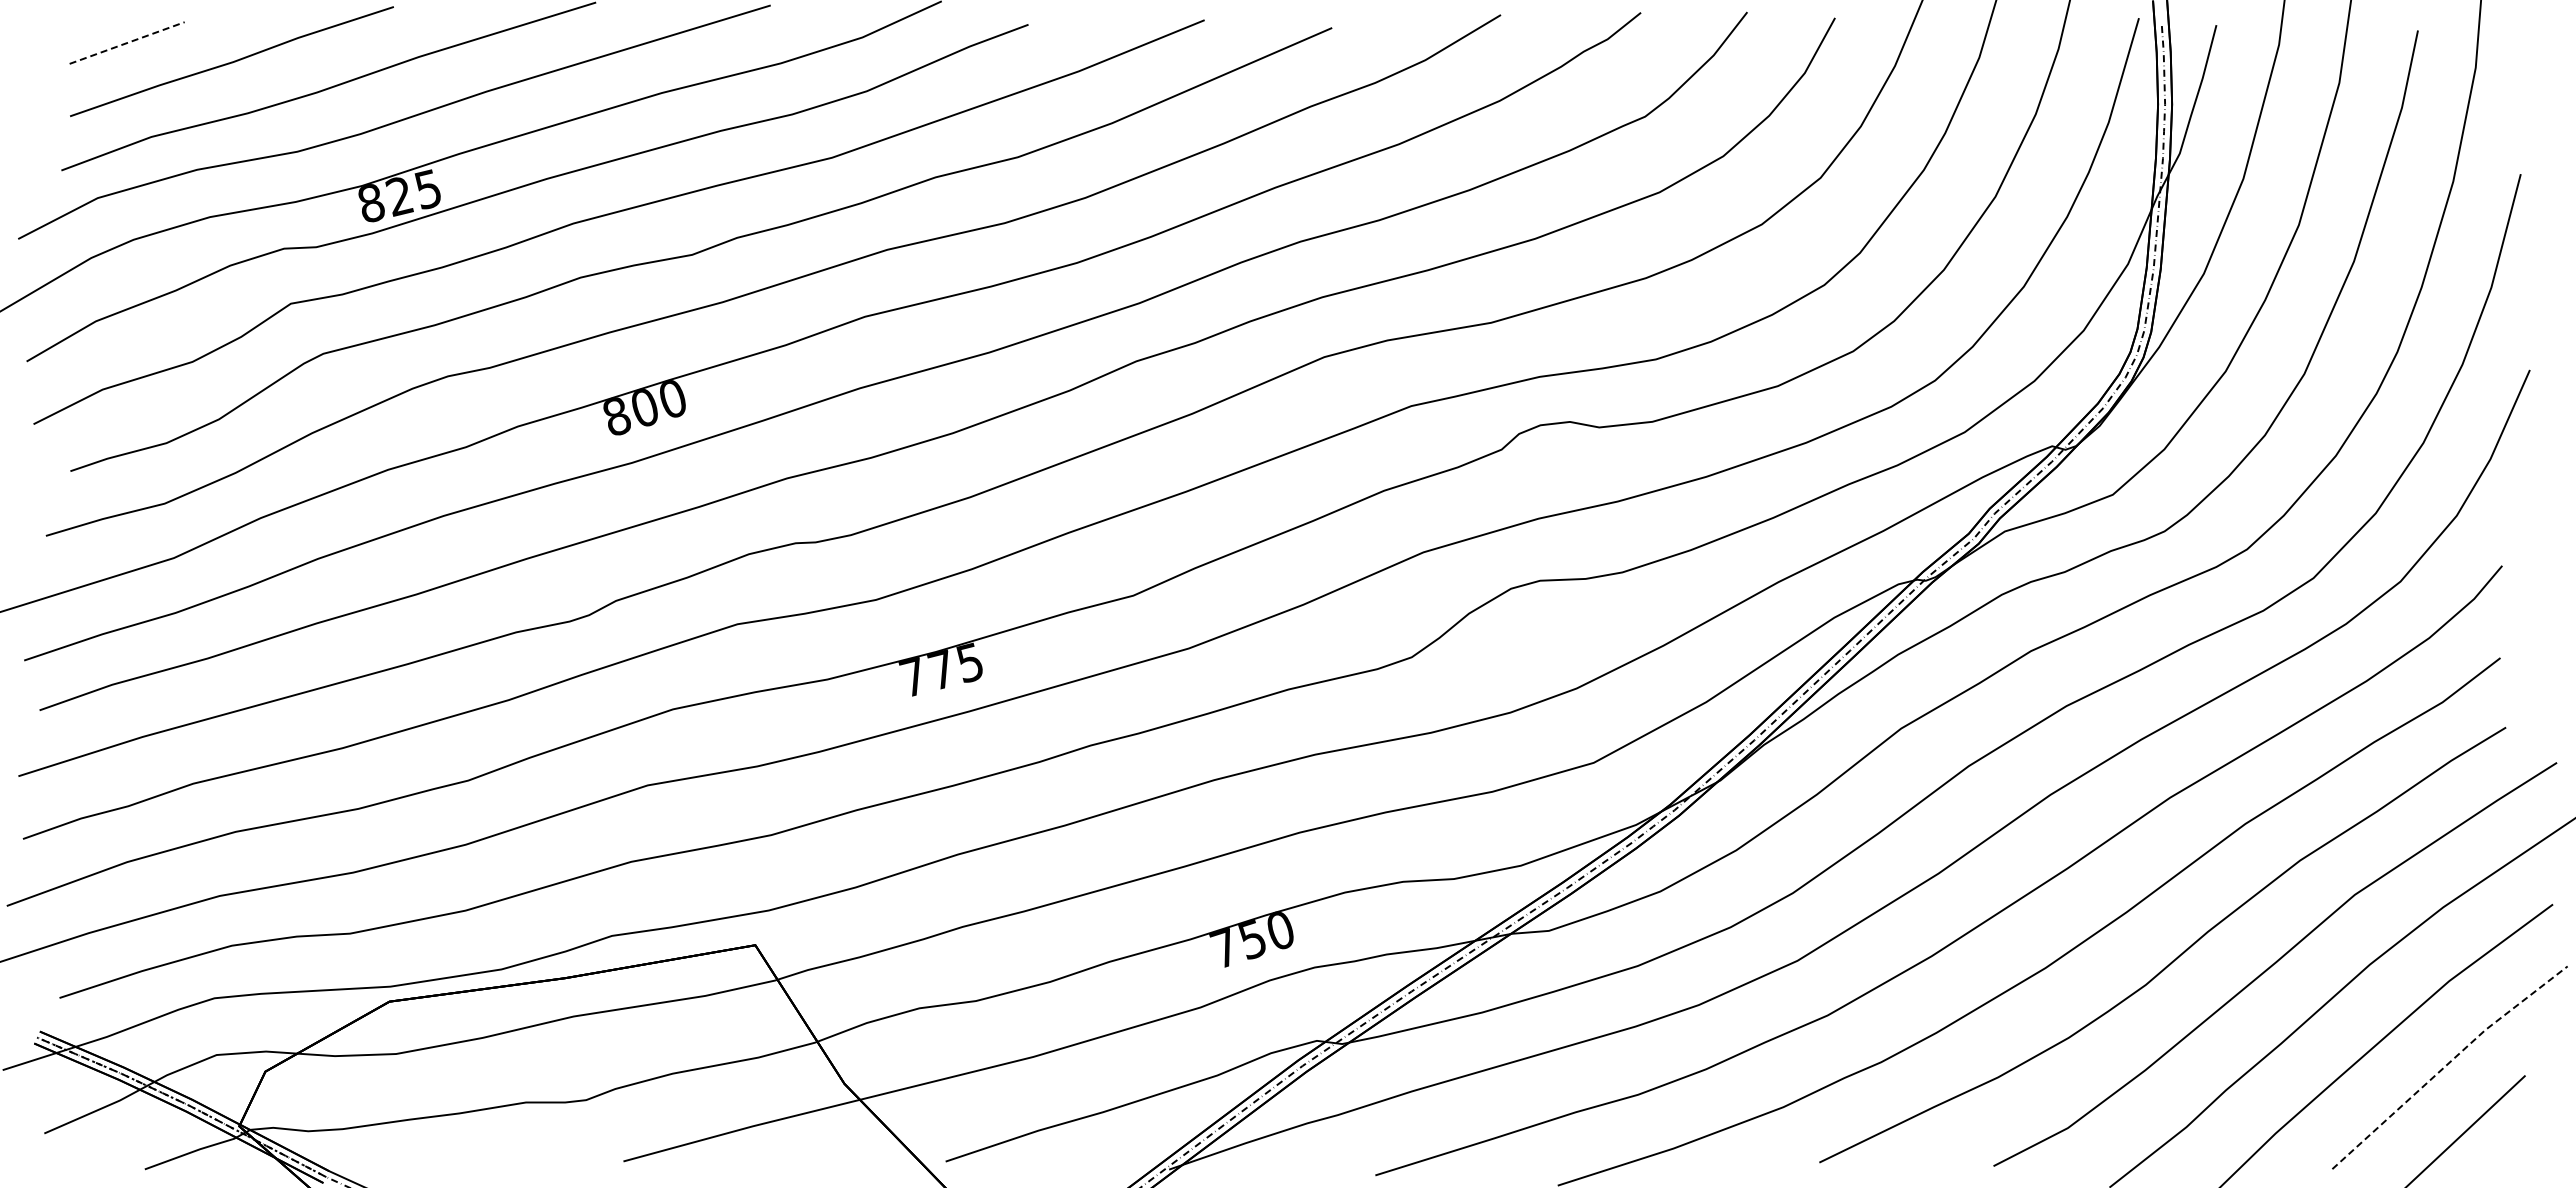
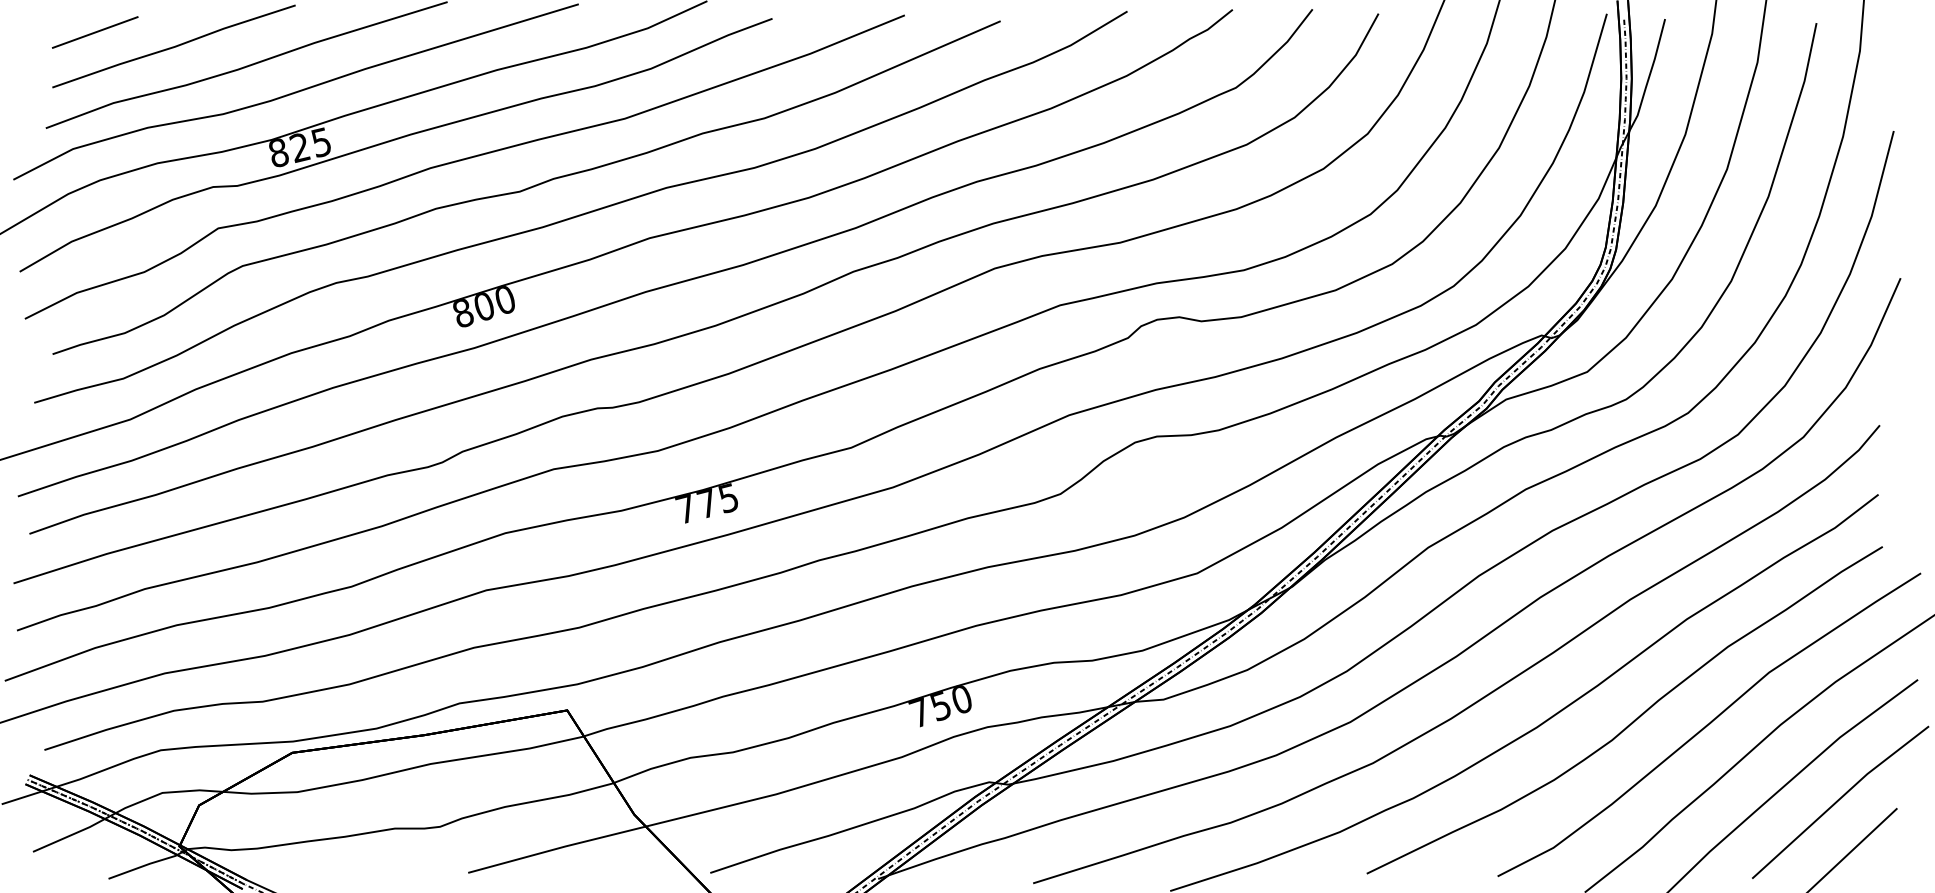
line: (127, 42) -> (95, 32), dashed -> solid
line: (2448, 1064) -> (1839, 800), dashed -> solid

